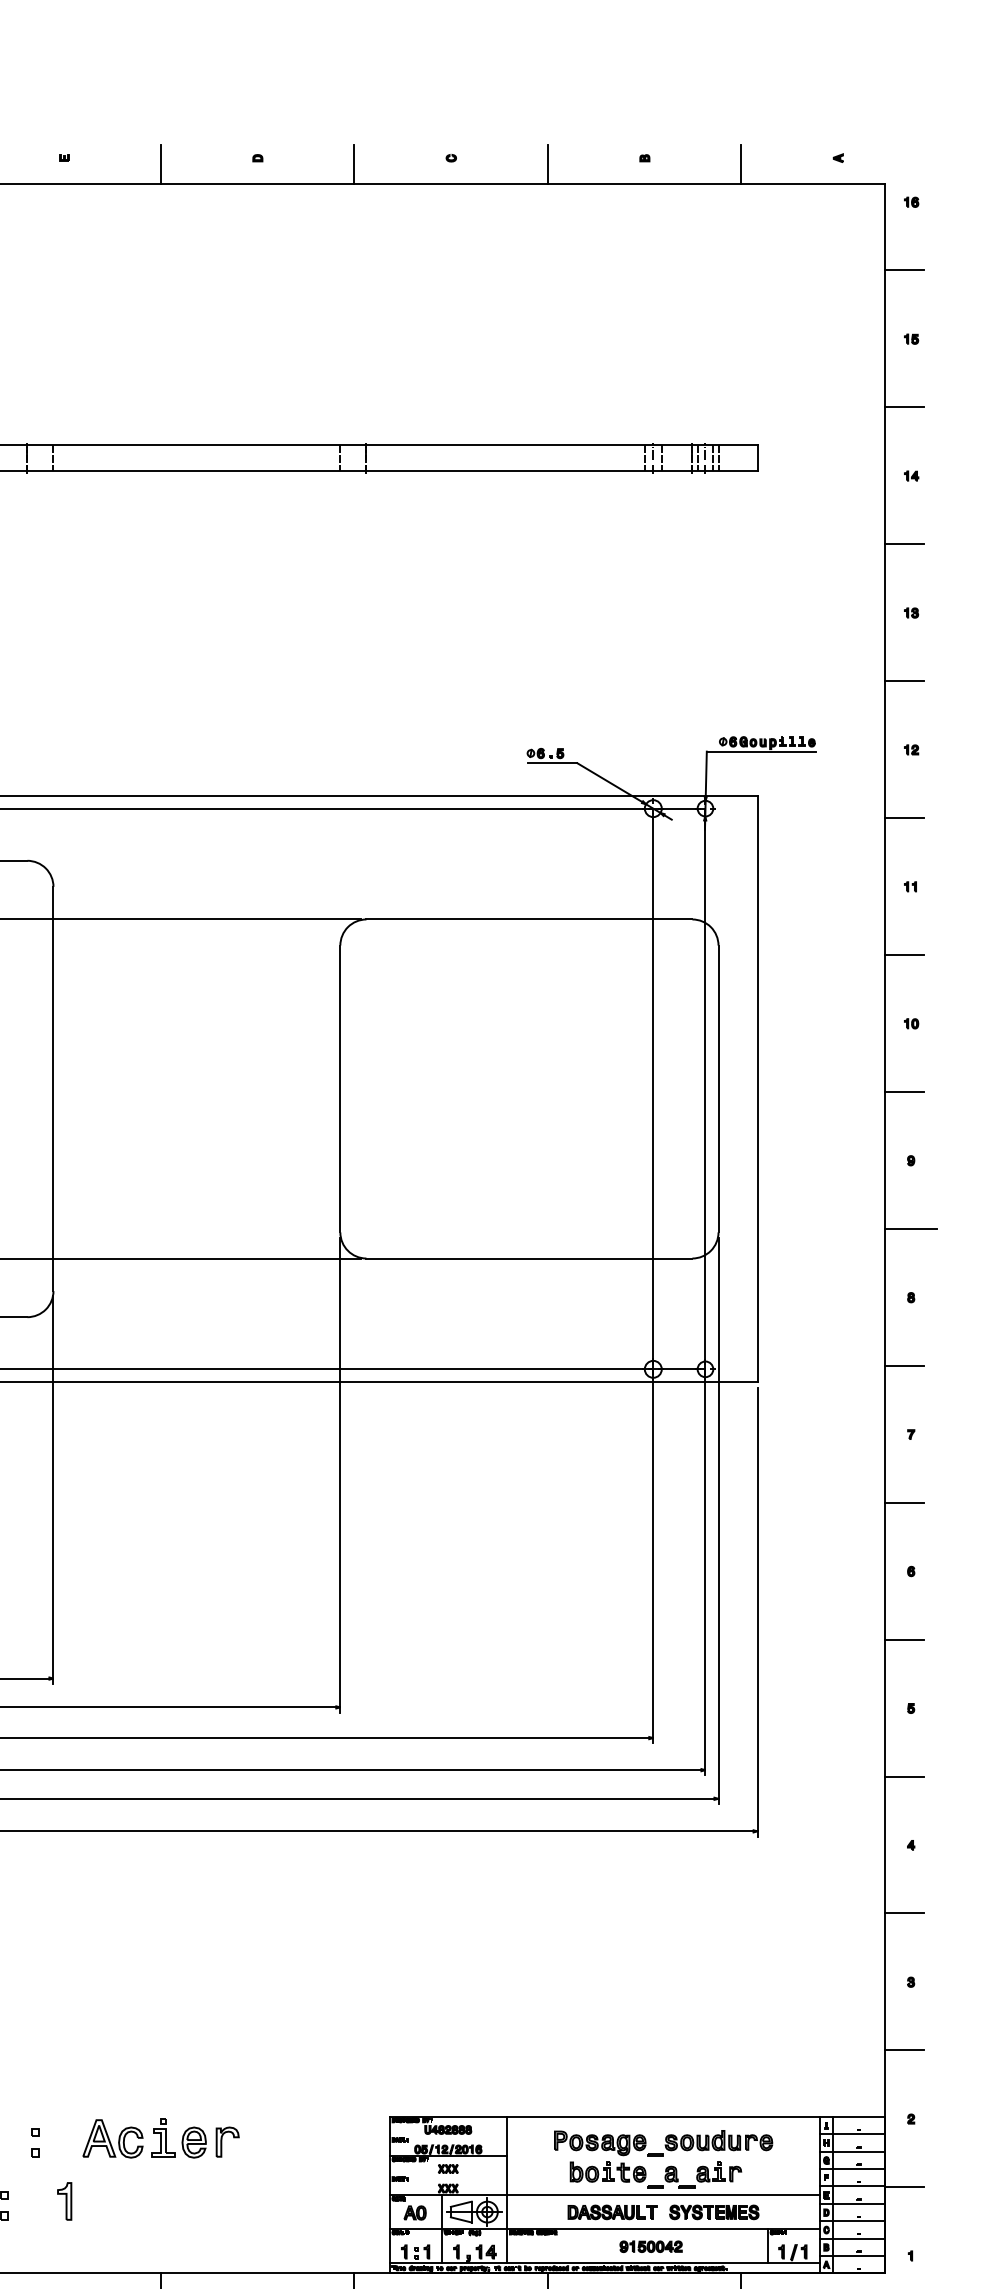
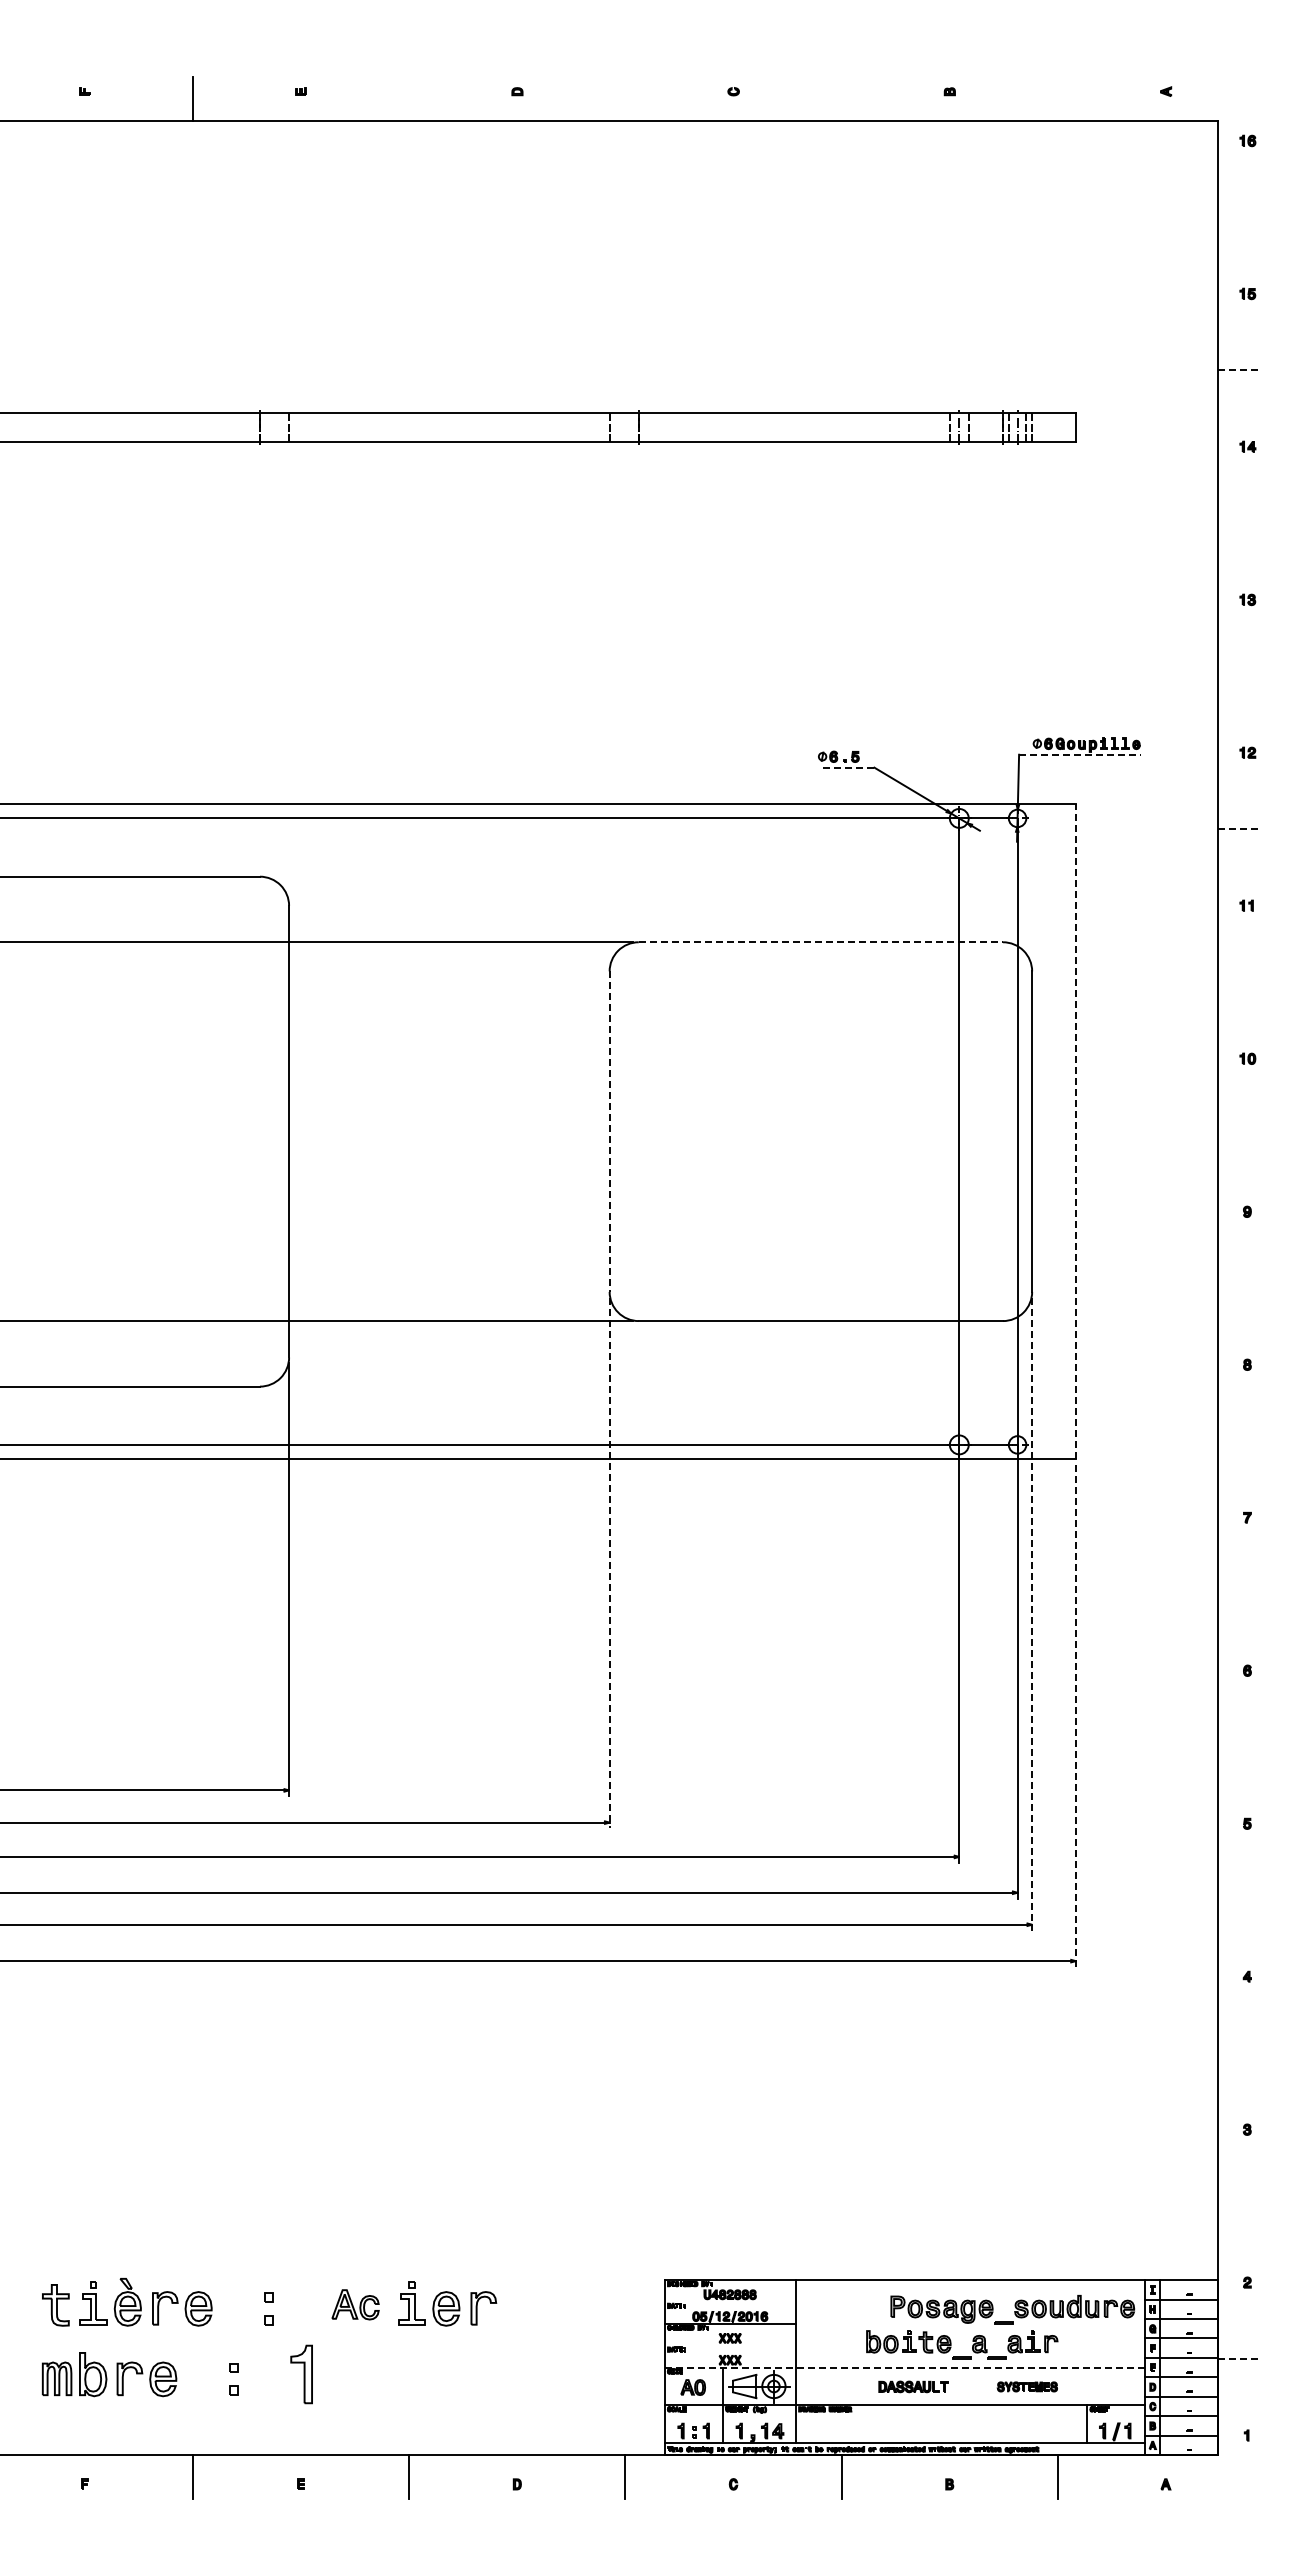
line: (161, 164) -> (409, 98), removed
line: (354, 164) -> (625, 98), removed
line: (547, 164) -> (841, 98), removed
line: (741, 164) -> (1057, 98), removed
line: (904, 270) -> (1240, 217), removed
line: (904, 407) -> (1240, 370), solid -> dashed
line: (904, 544) -> (1240, 523), removed
line: (904, 681) -> (1240, 676), removed
line: (760, 751) -> (1079, 754), solid -> dashed
line: (552, 763) -> (846, 767), solid -> dashed
line: (904, 818) -> (1240, 829), solid -> dashed
line: (529, 919) -> (821, 942), solid -> dashed
line: (904, 955) -> (1240, 982), removed
line: (757, 1088) -> (1075, 1131), solid -> dashed
line: (340, 1089) -> (609, 1132), solid -> dashed
line: (904, 1092) -> (1240, 1135), removed
line: (911, 1229) -> (1247, 1288), removed
line: (904, 1365) -> (1240, 1440), removed
line: (340, 1475) -> (609, 1563), solid -> dashed
line: (904, 1502) -> (1240, 1593), removed
line: (718, 1521) -> (1032, 1614), solid -> dashed
line: (757, 1612) -> (1075, 1716), solid -> dashed
line: (904, 1639) -> (1240, 1746), removed
line: (904, 1776) -> (1240, 1899), removed
line: (904, 1913) -> (1240, 2052), removed
line: (904, 2050) -> (1240, 2205), removed
part: (112, 2138) -> (355, 2304), size x0.7
part: (663, 2143) -> (1012, 2309), moved
line: (904, 2187) -> (1240, 2358), solid -> dashed
line: (605, 2195) -> (905, 2367), solid -> dashed
part: (64, 2201) -> (301, 2374), size x1.4
part: (612, 2212) -> (913, 2386), size x0.7
part: (714, 2212) -> (1027, 2386), size x0.6
part: (650, 2246) -> (956, 2425), removed

